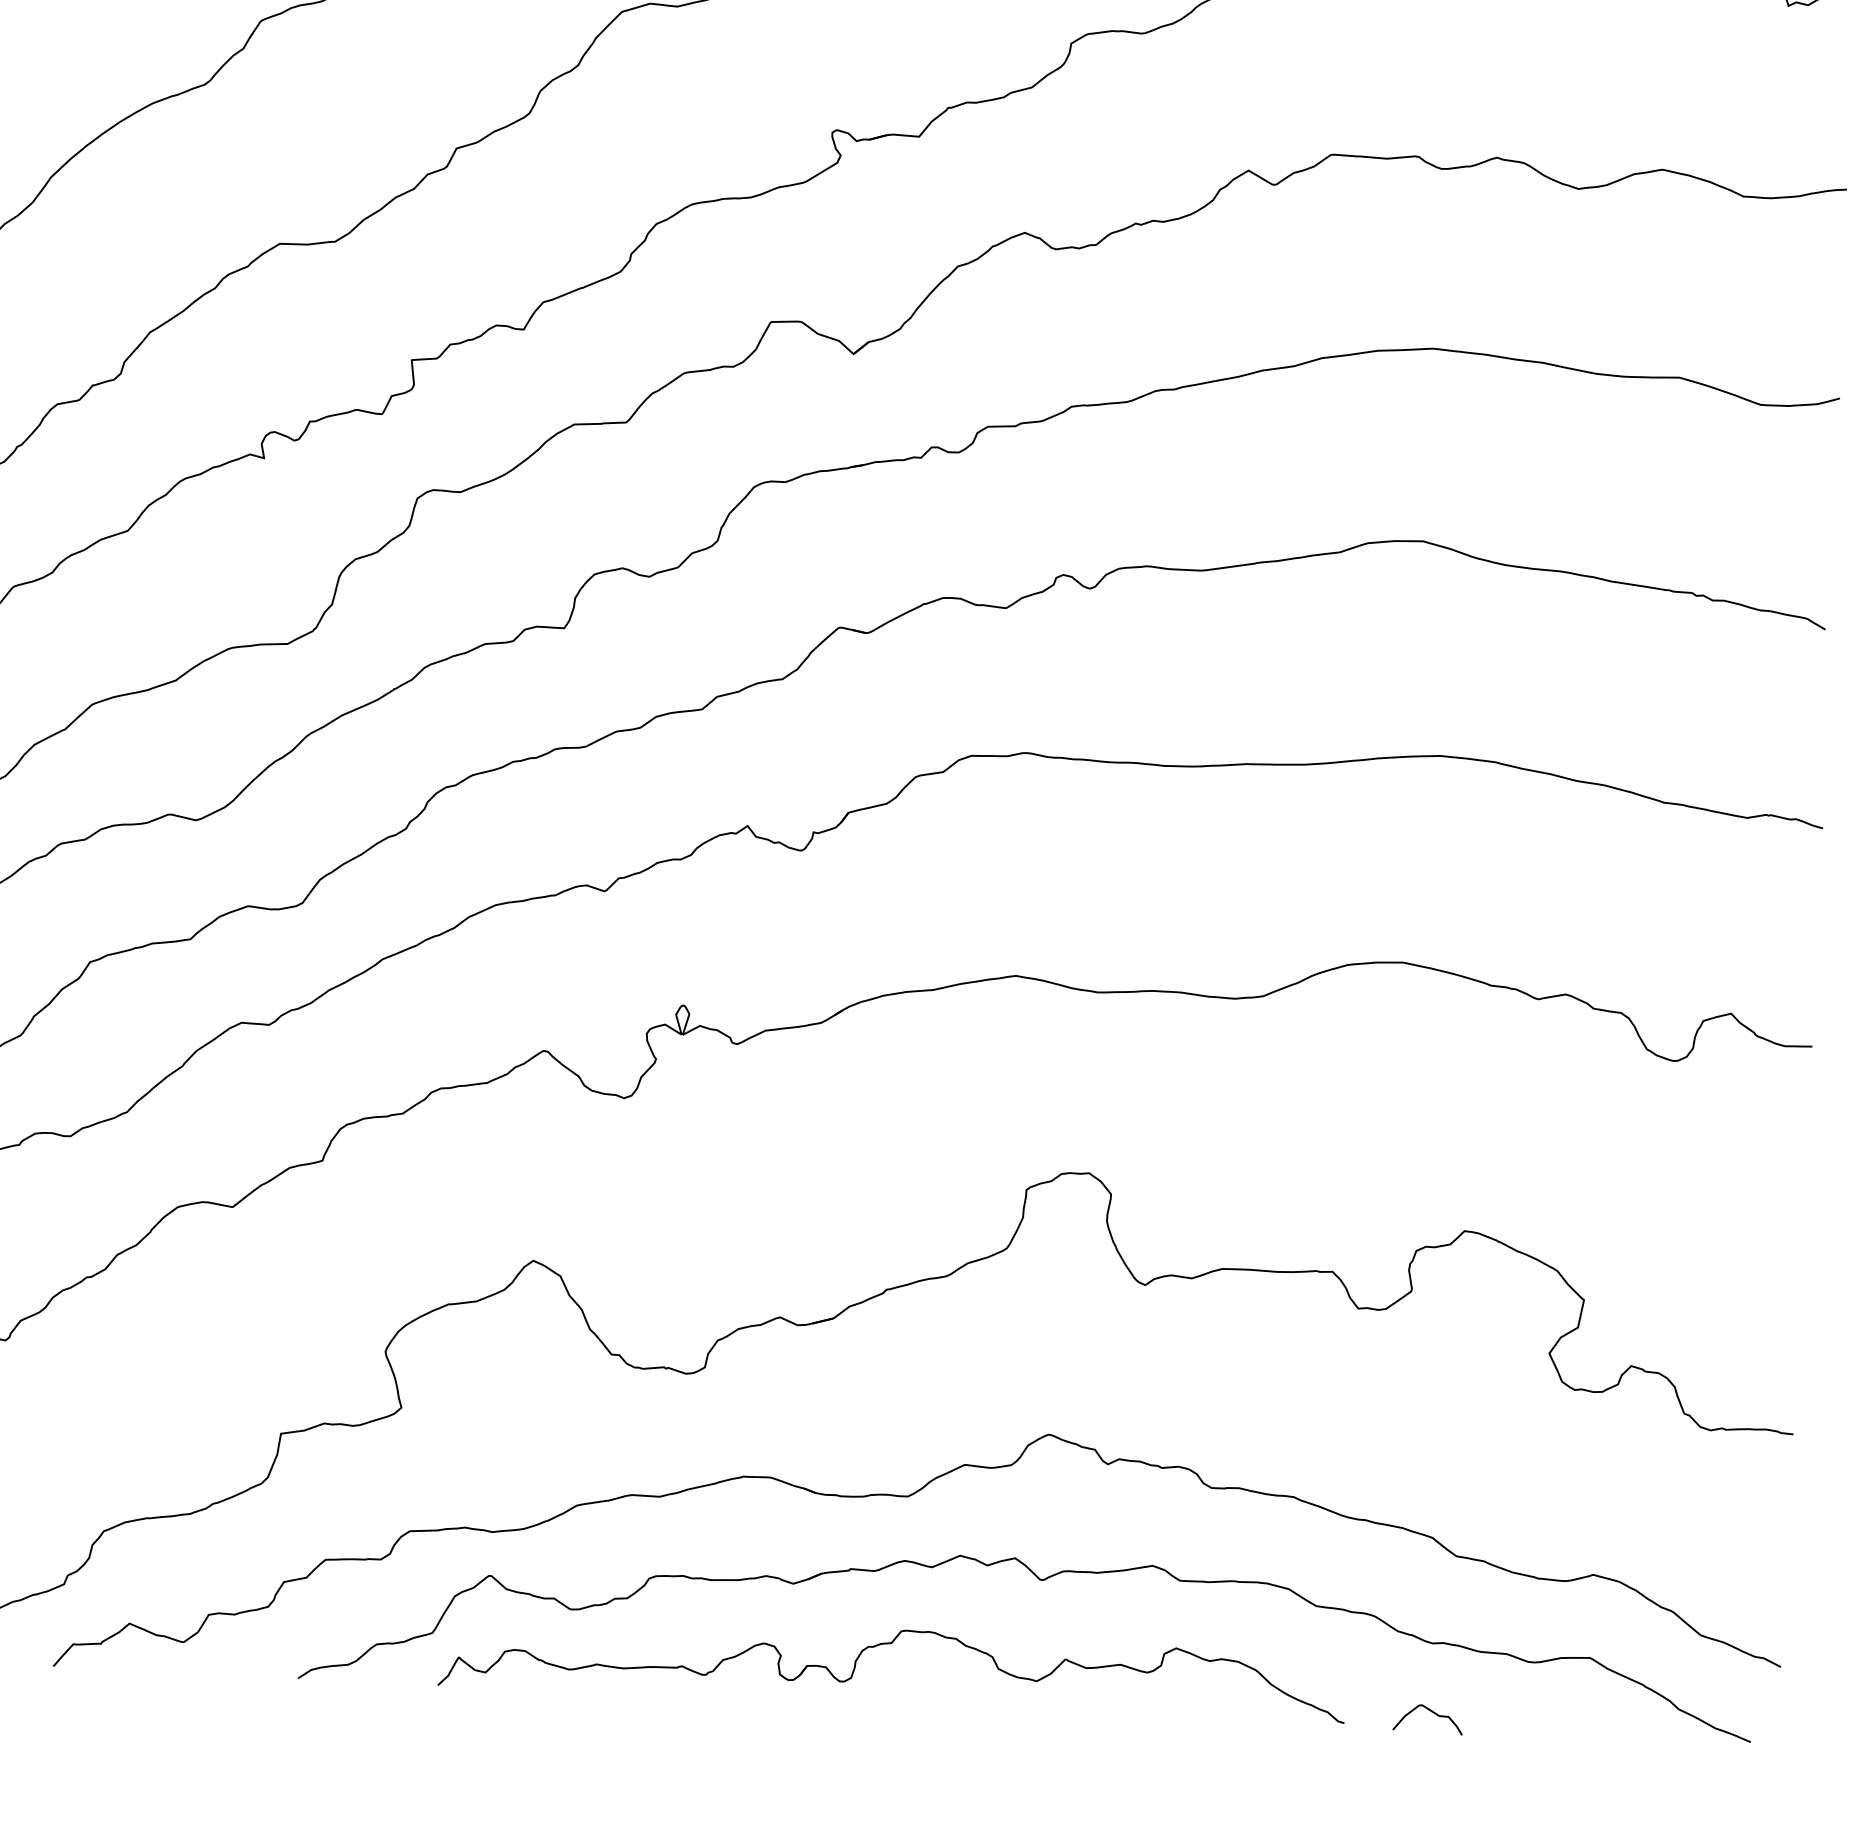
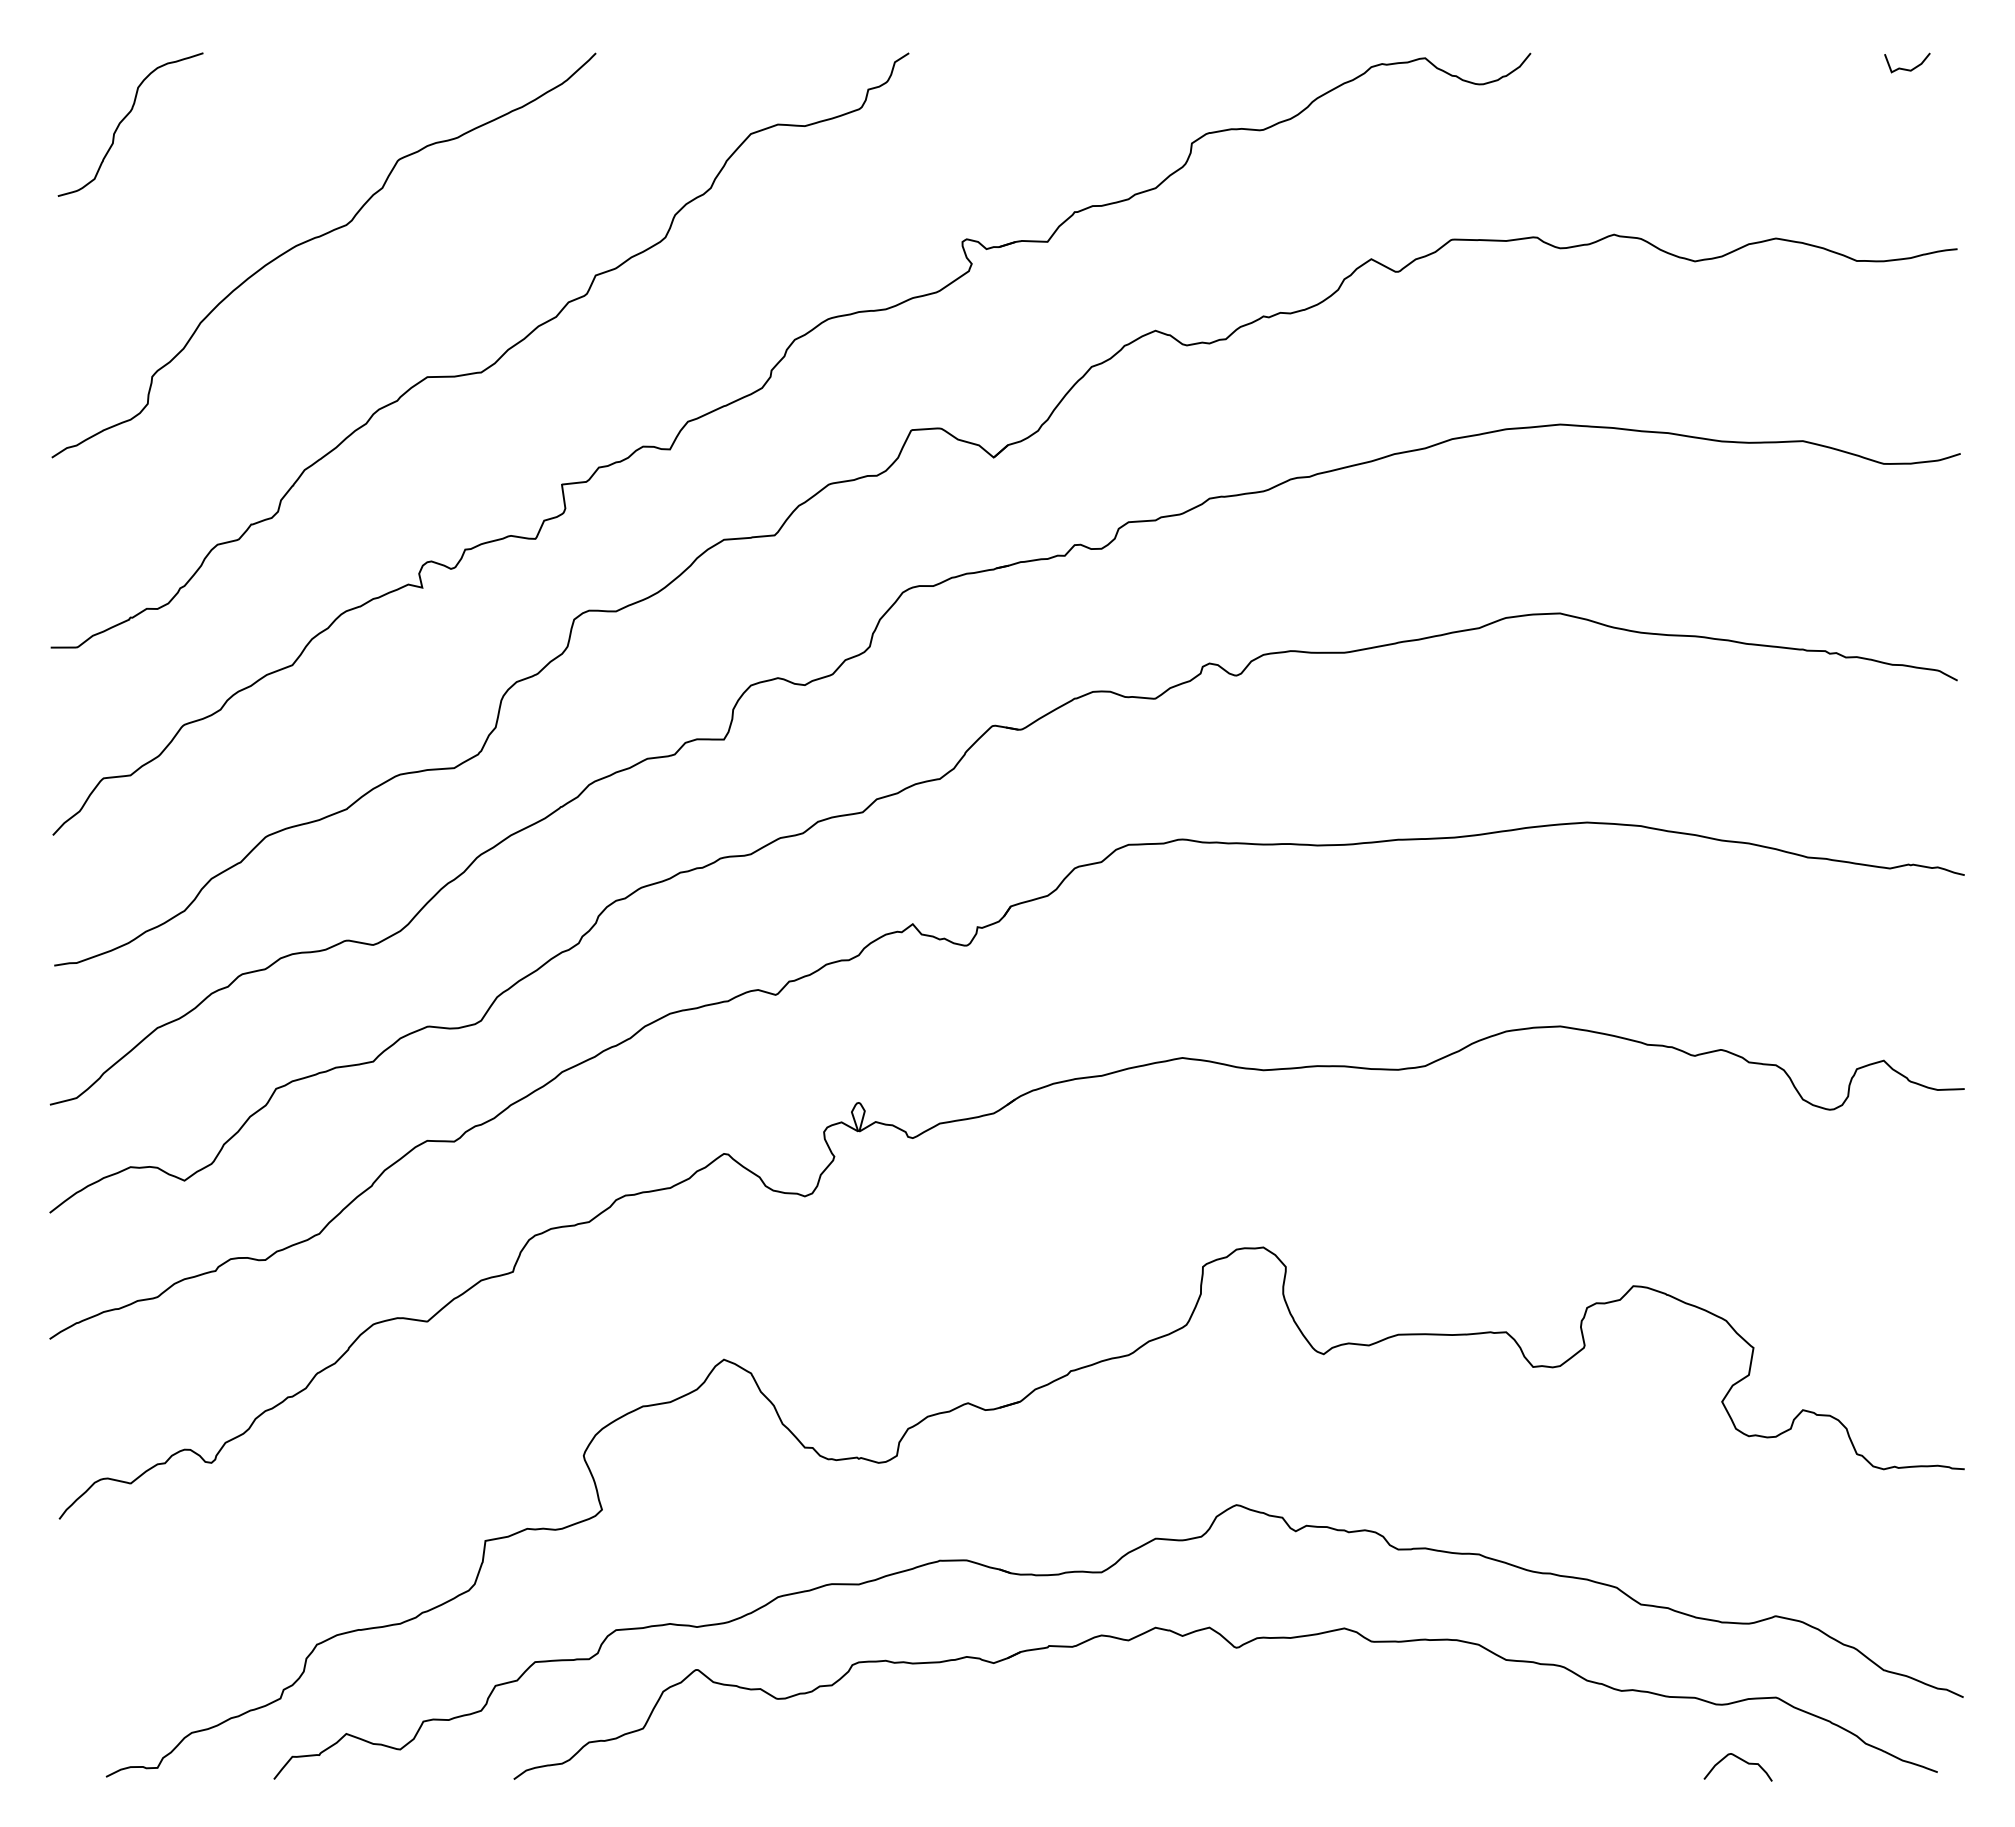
part: (891, 1644) -> (1092, 1717), removed
curve: (1432, 1713) -> (1742, 1761), moved

